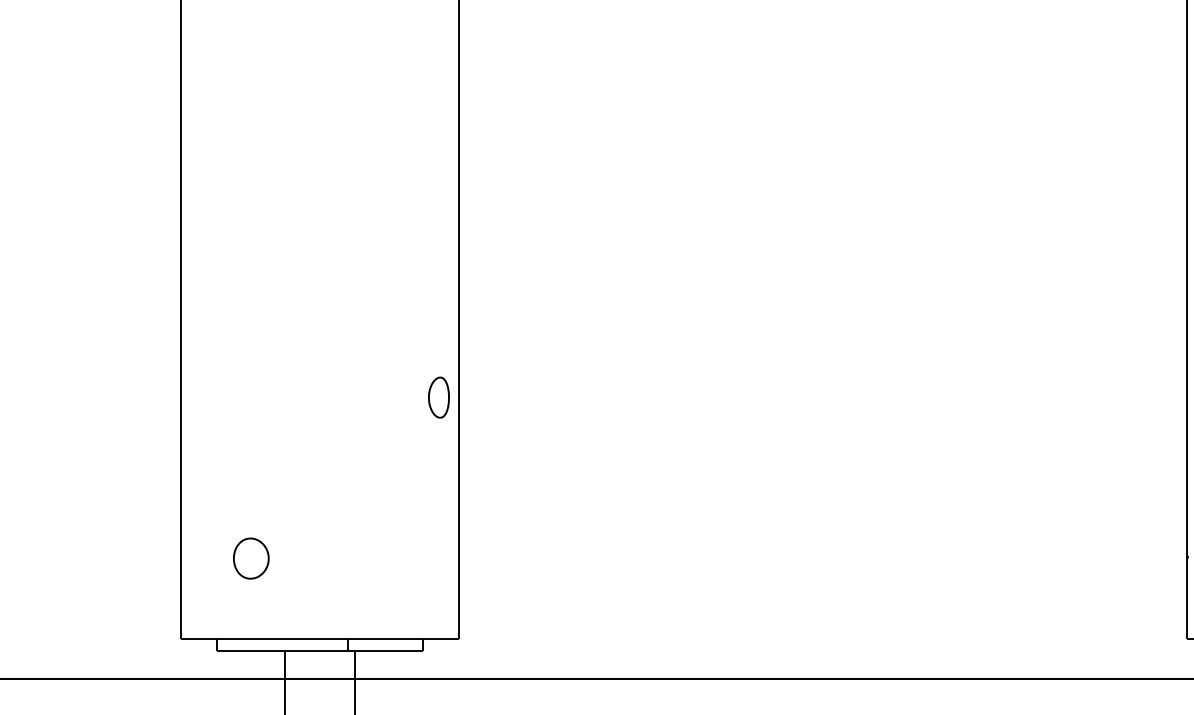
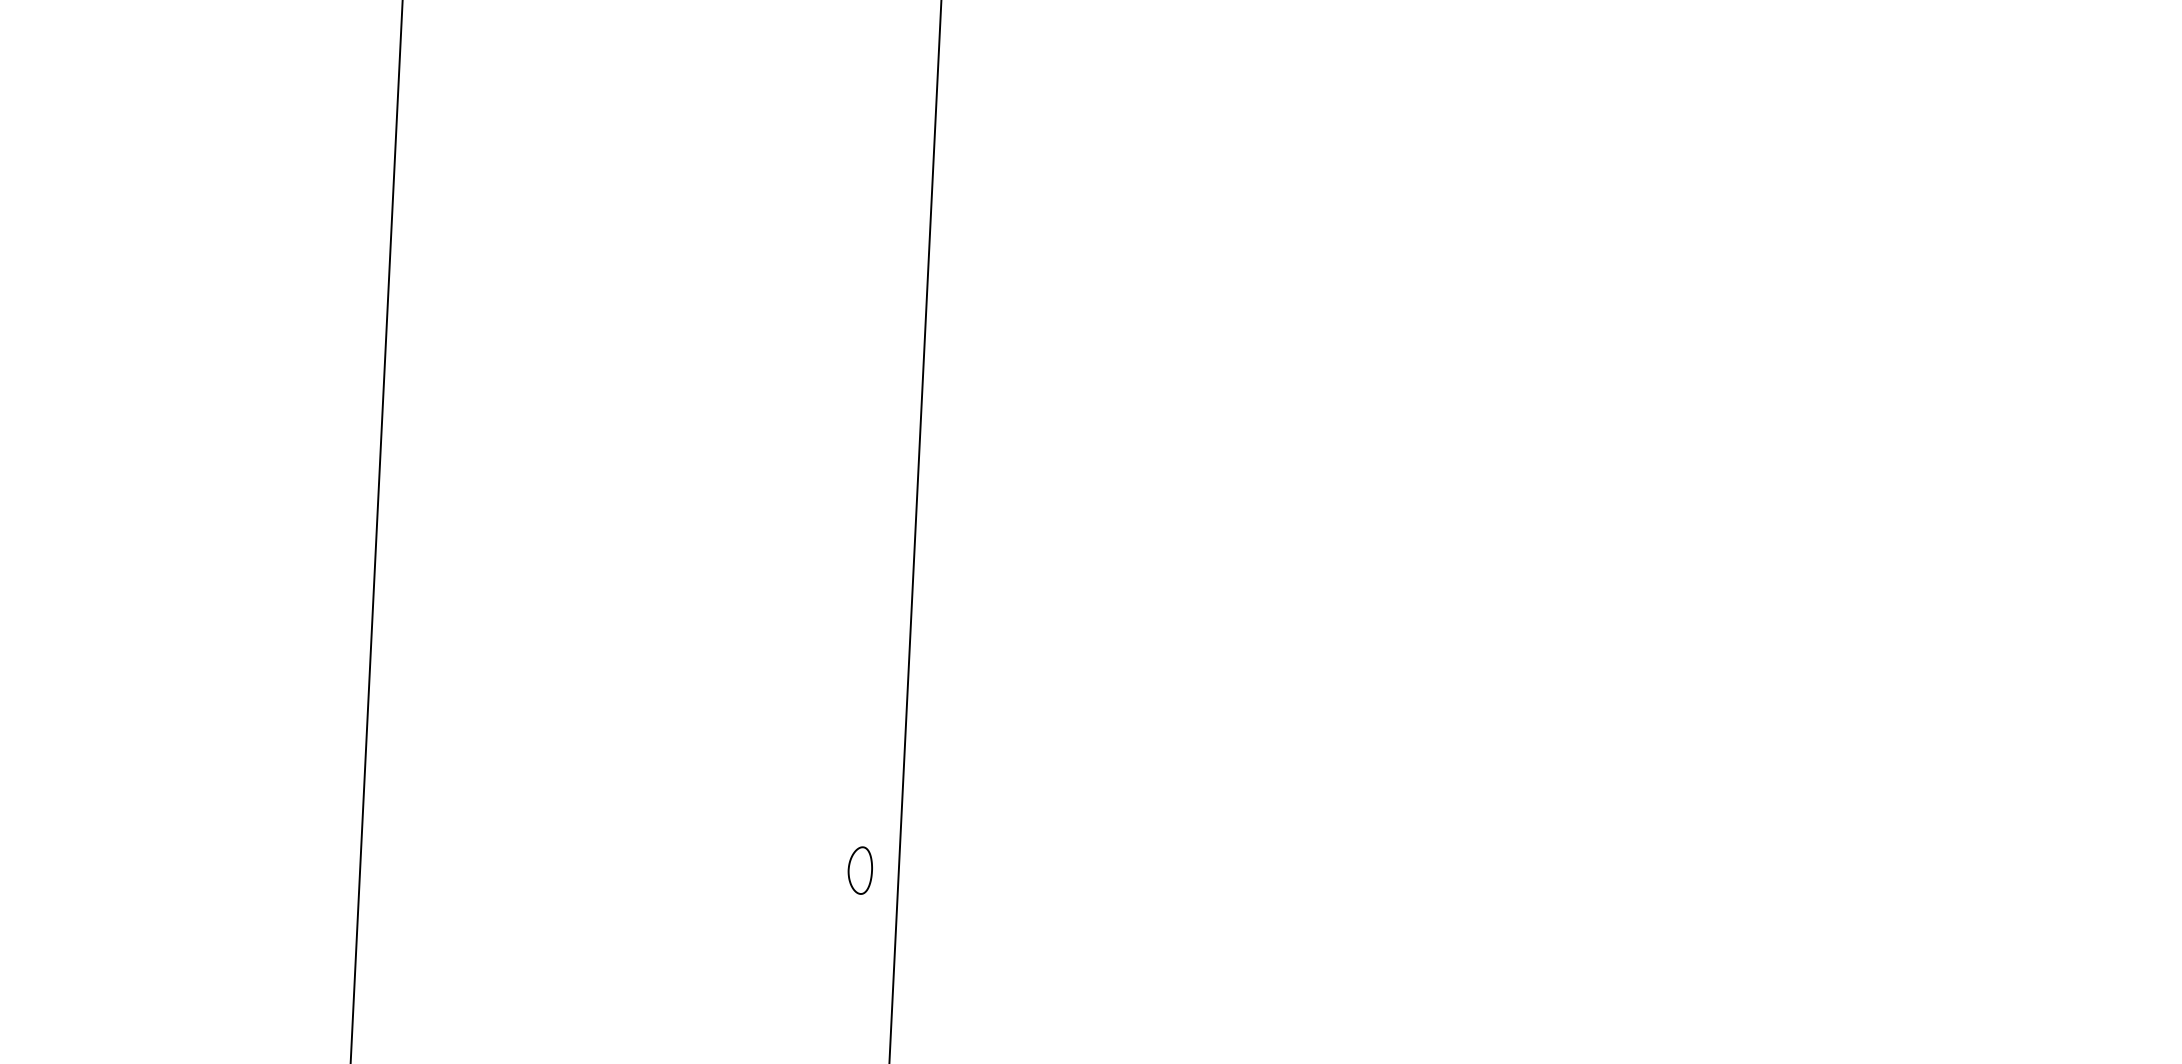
part: (438, 397) -> (859, 870), size x0.6

